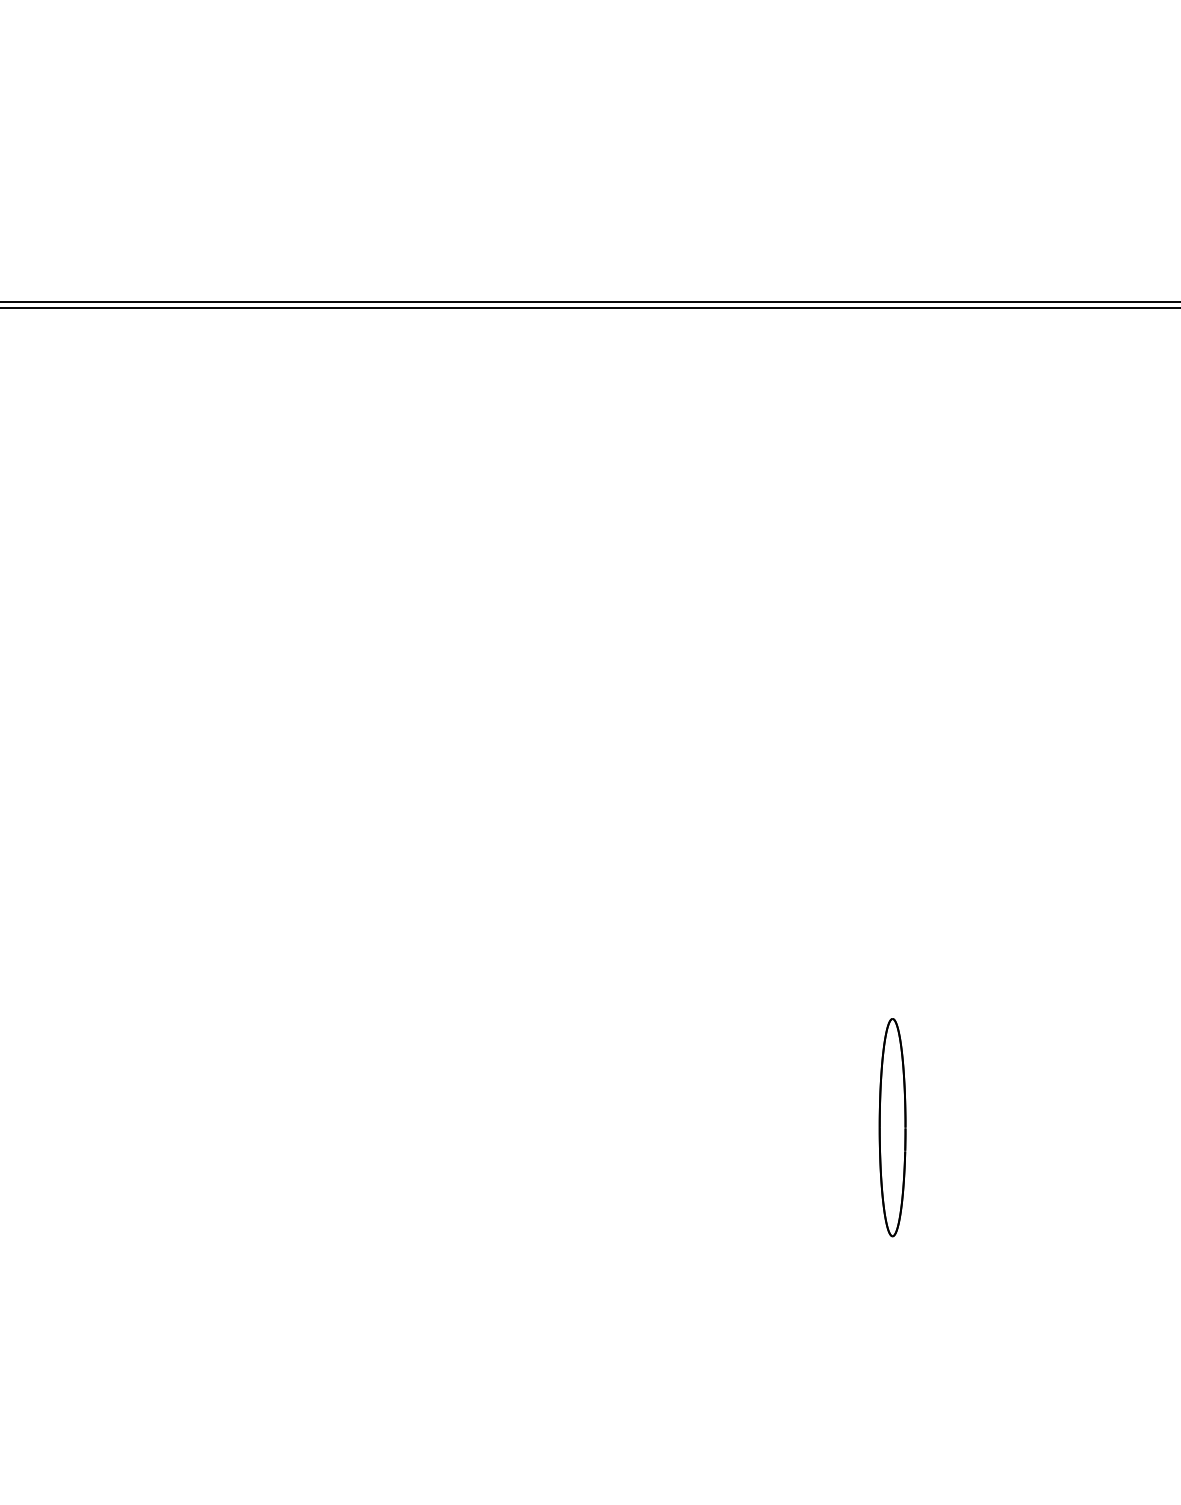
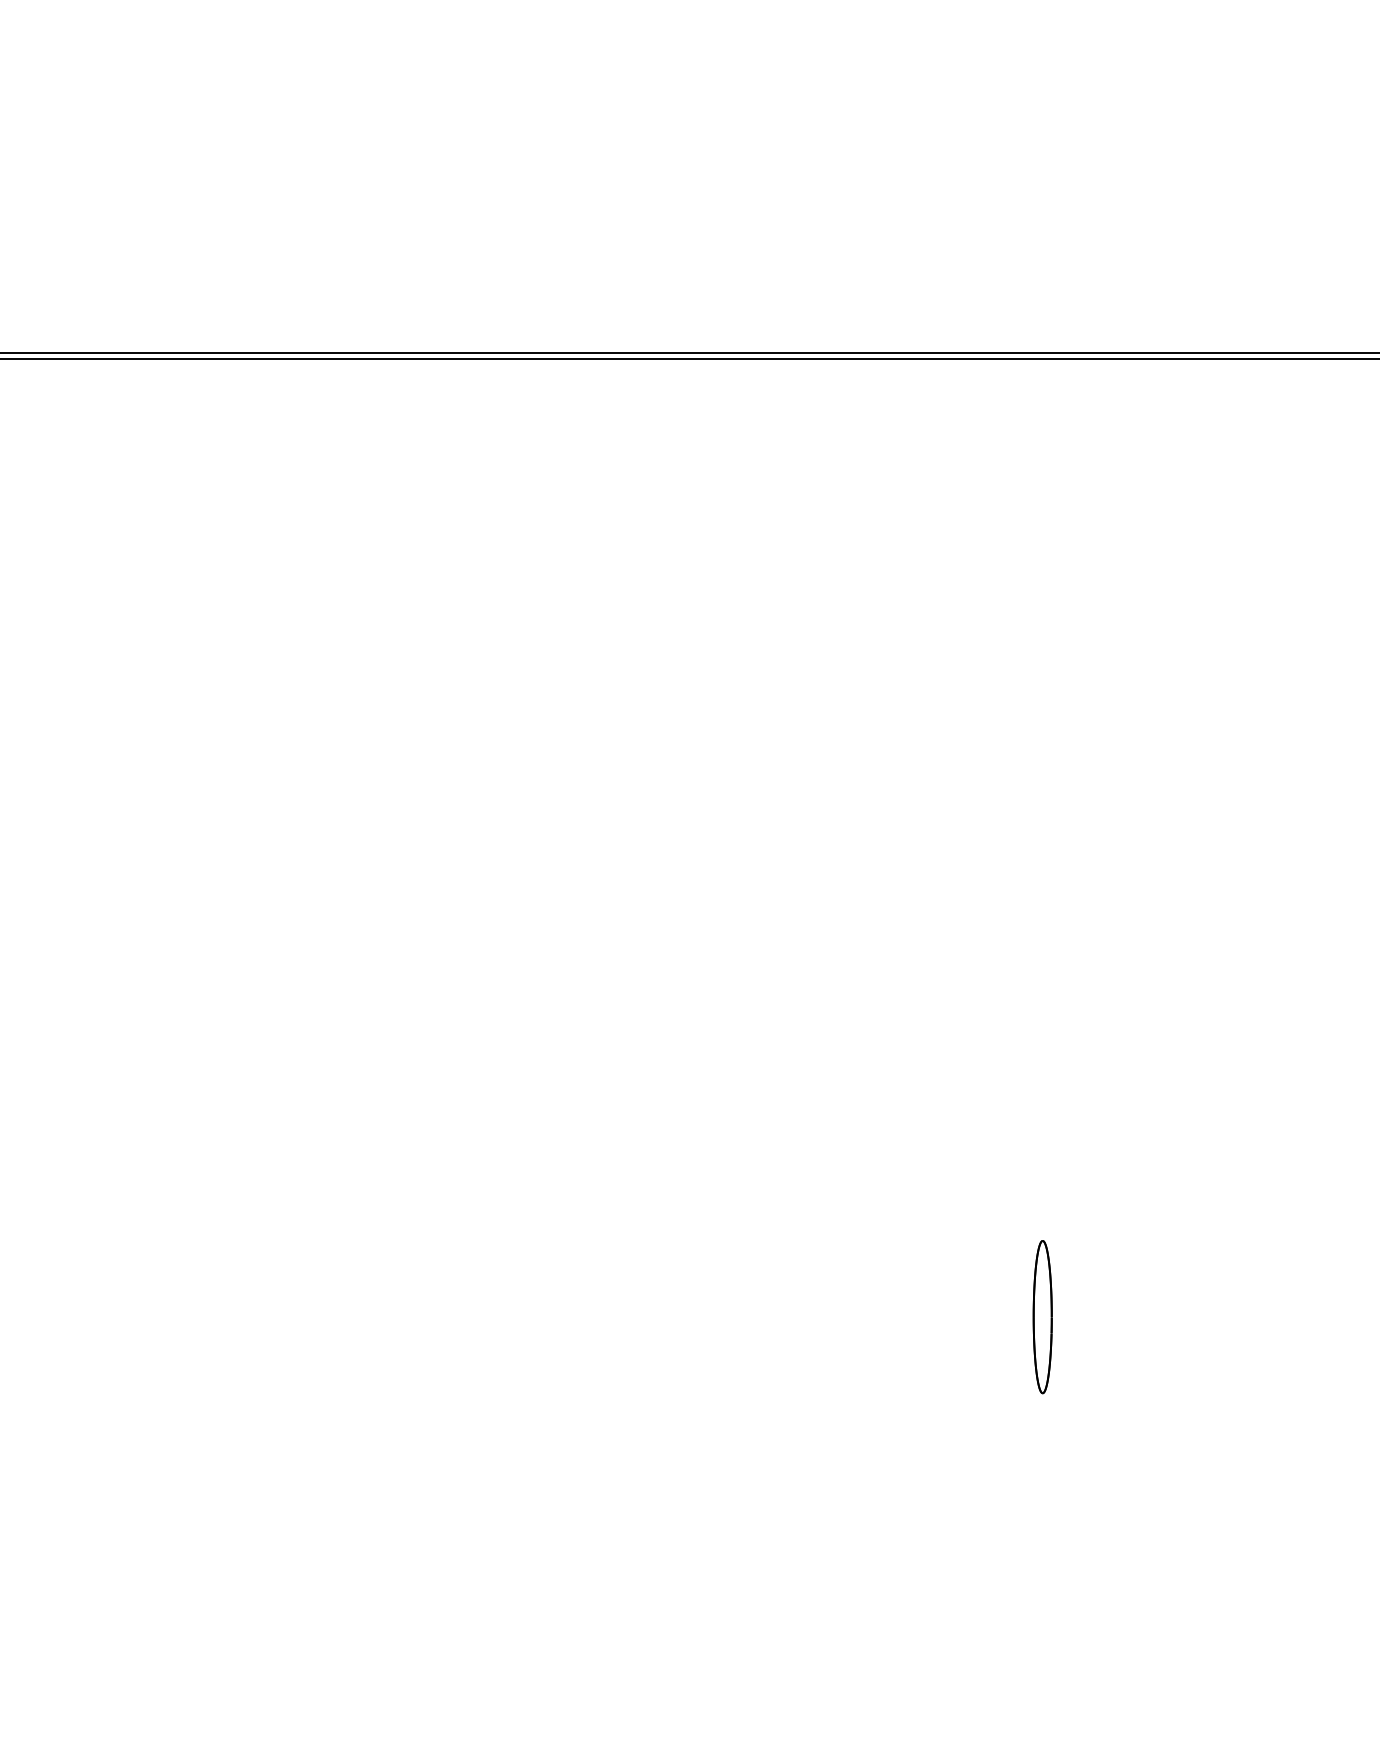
part: (892, 1127) -> (1042, 1316), size x0.6

